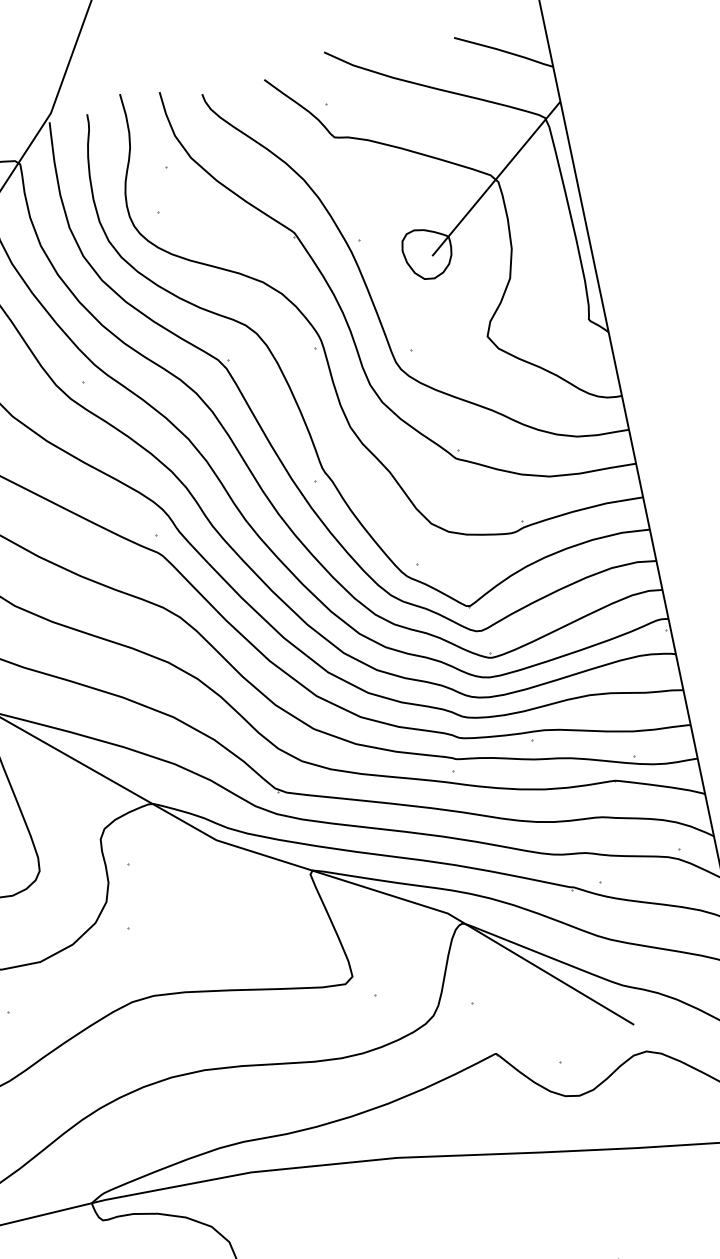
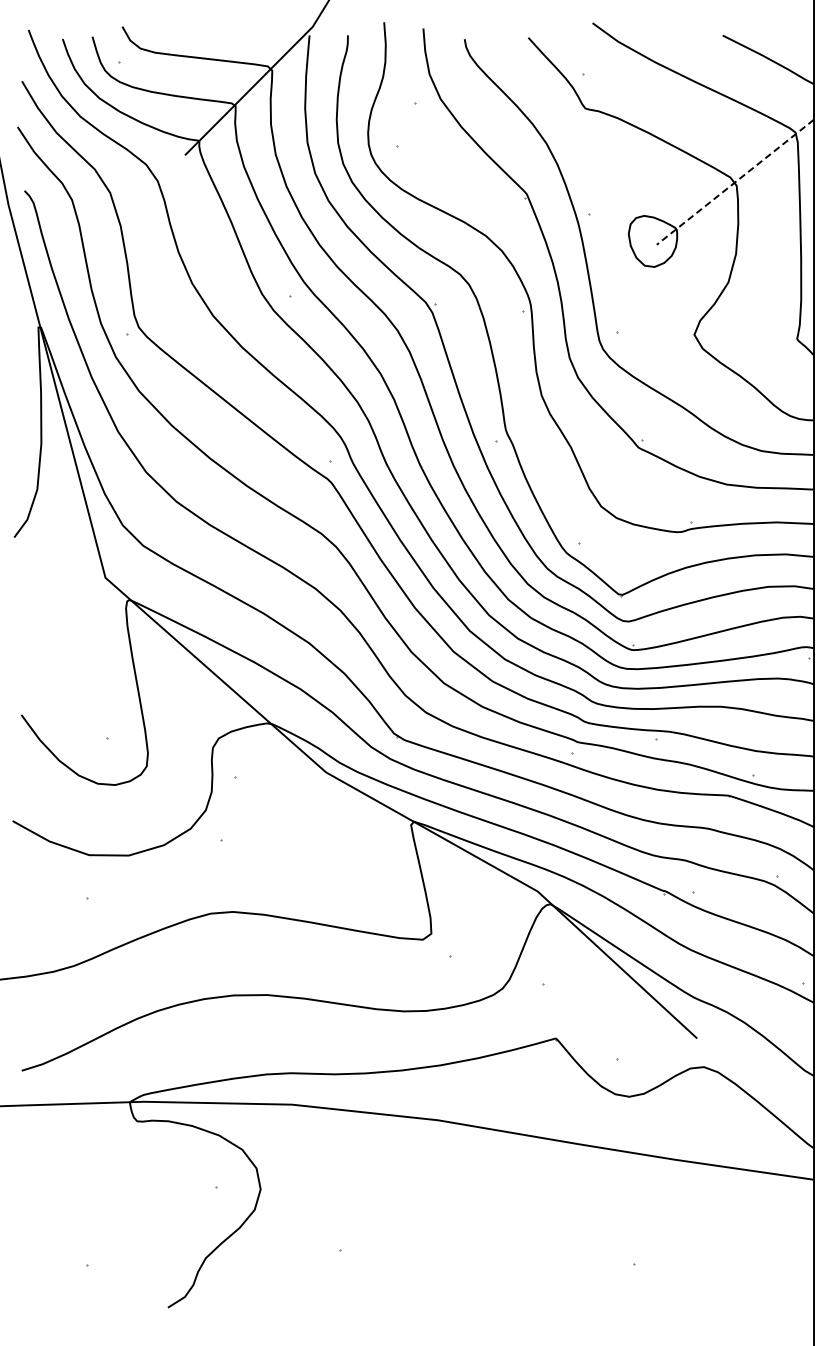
line: (495, 179) -> (734, 182), solid -> dashed

